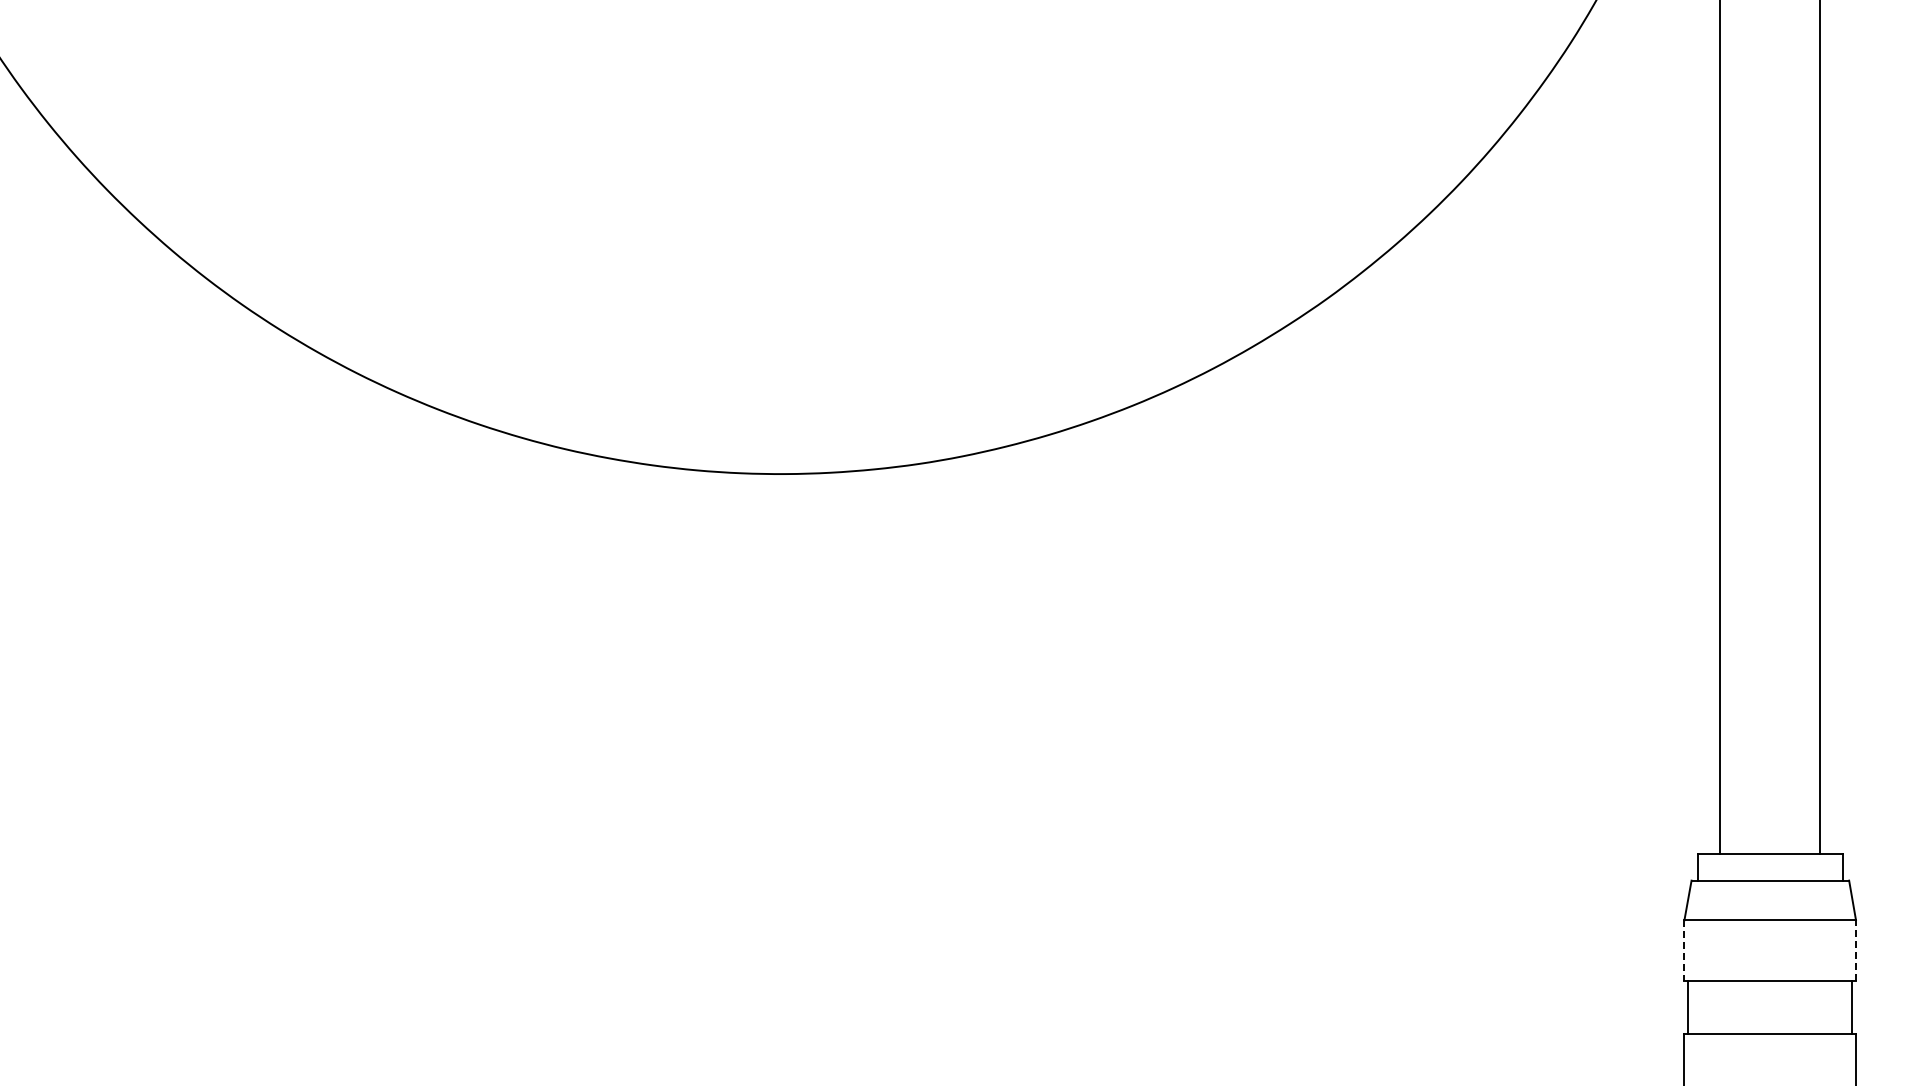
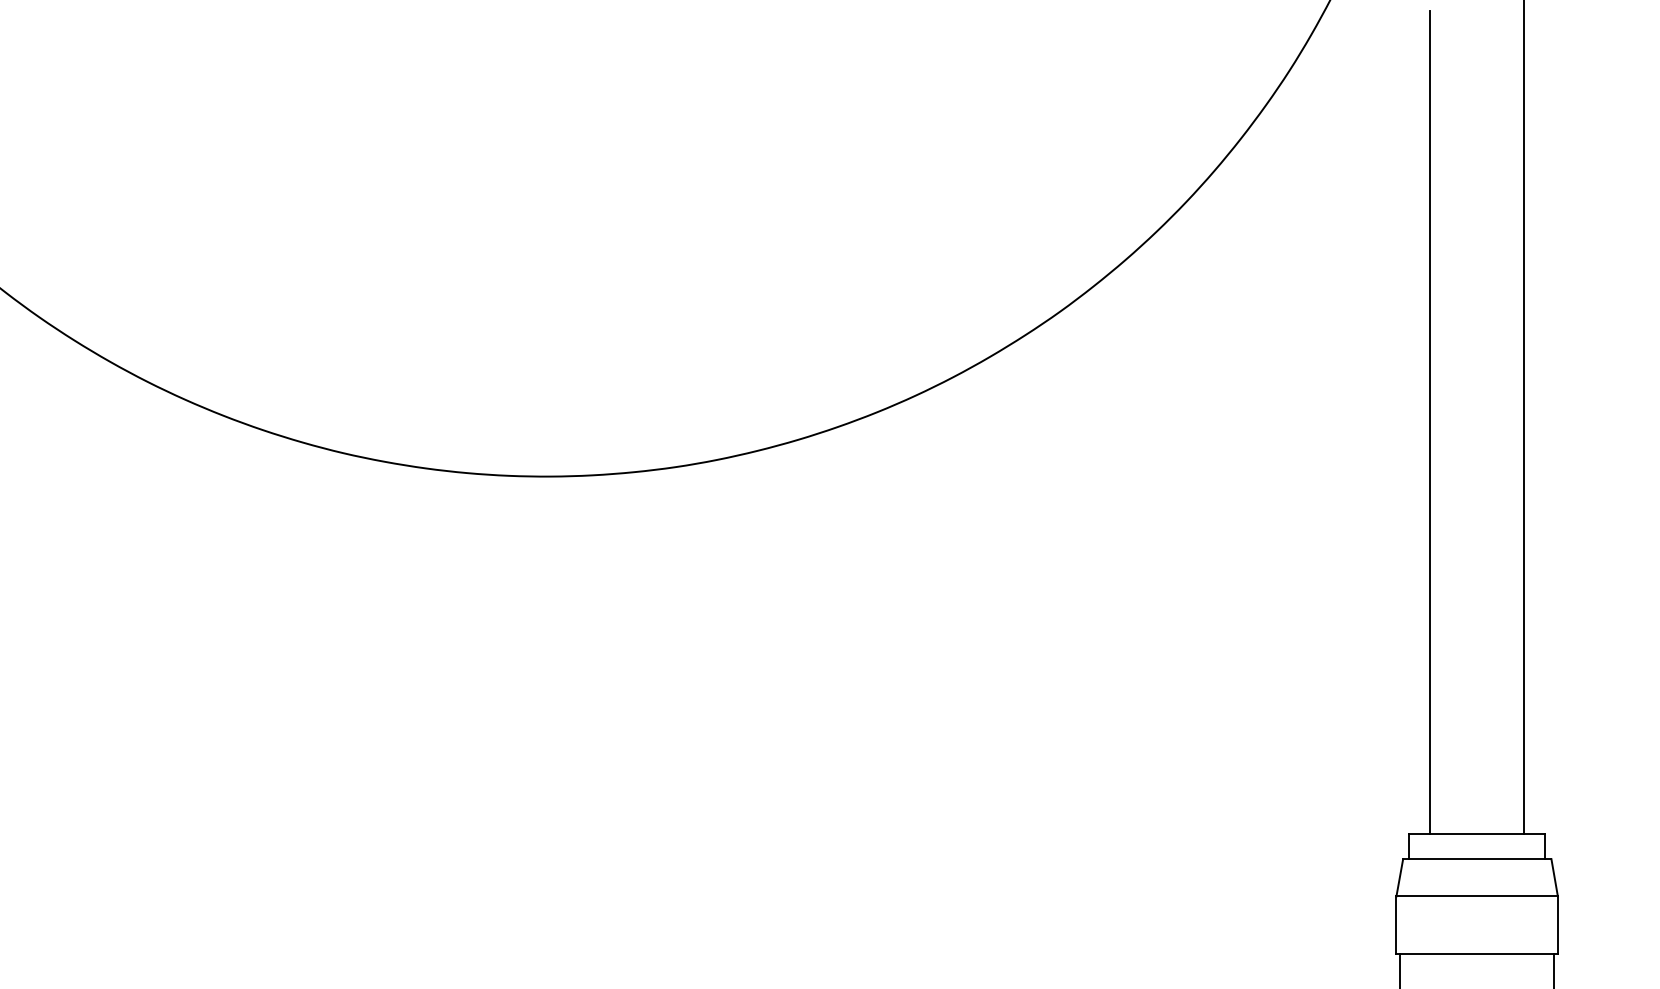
line: (1856, 950) -> (1558, 924), dashed -> solid
line: (1684, 951) -> (1396, 925), dashed -> solid

